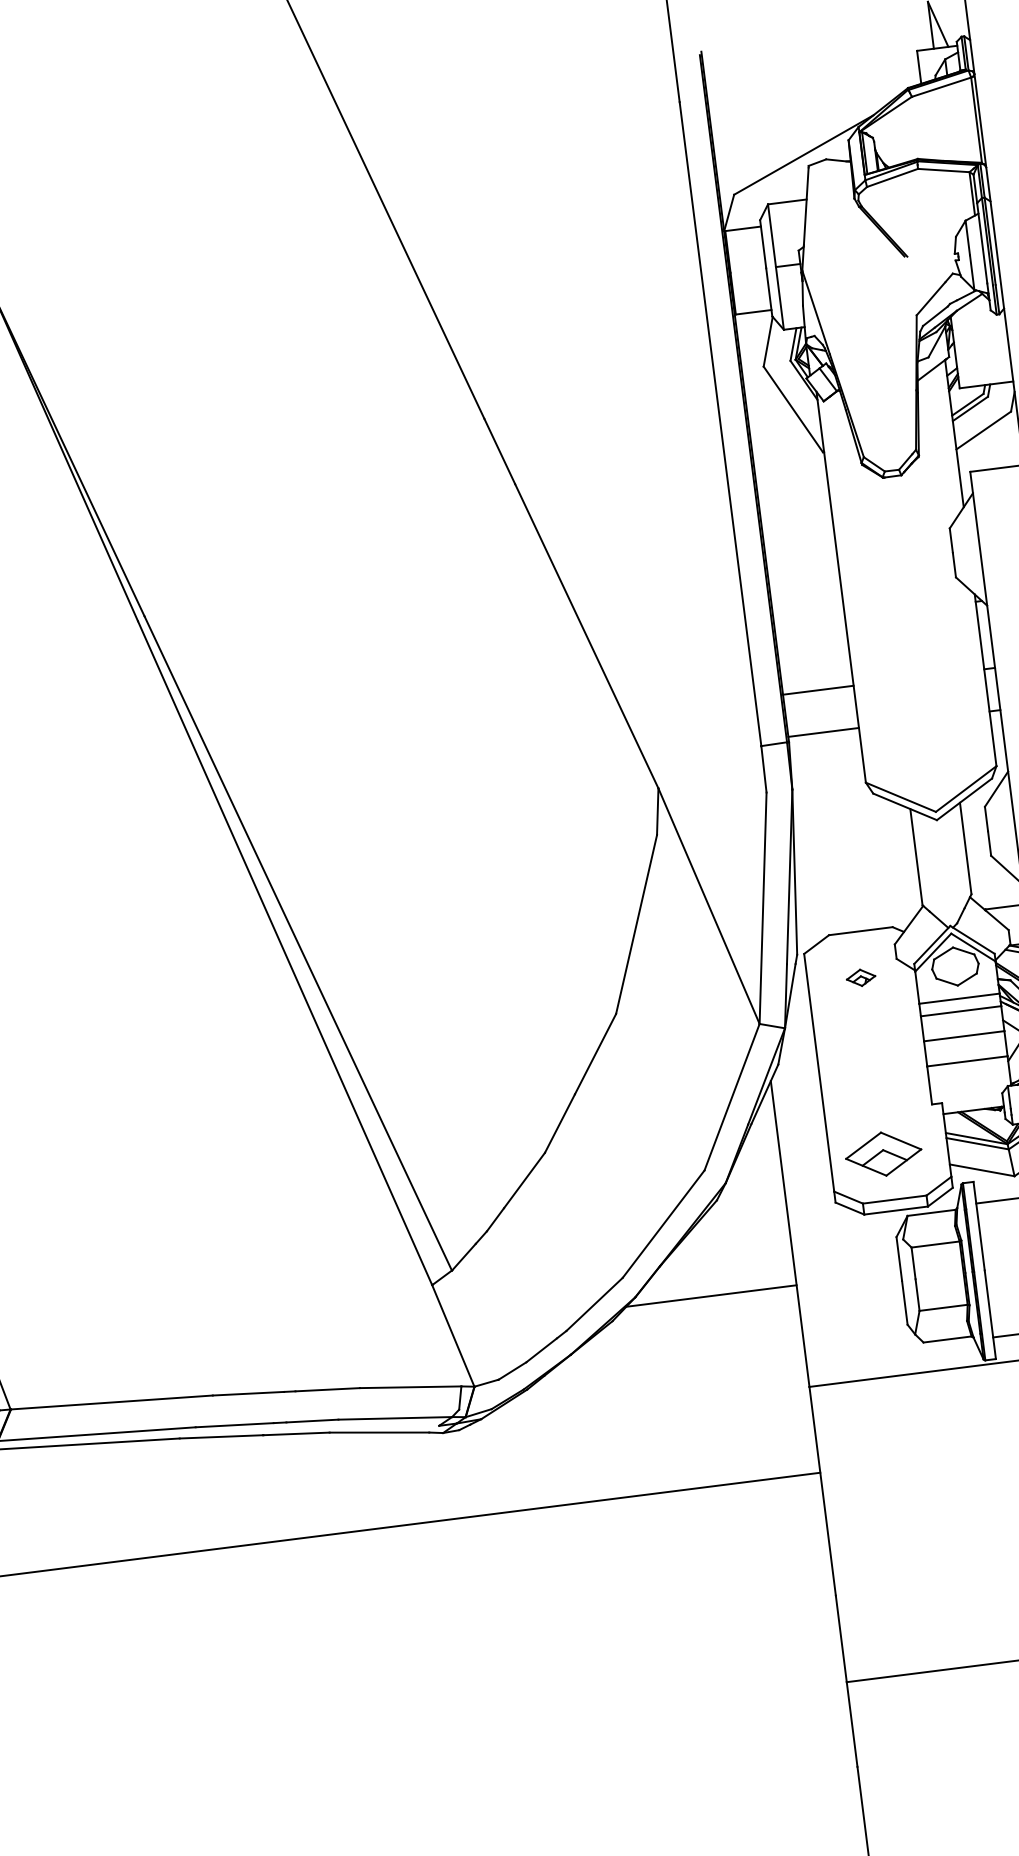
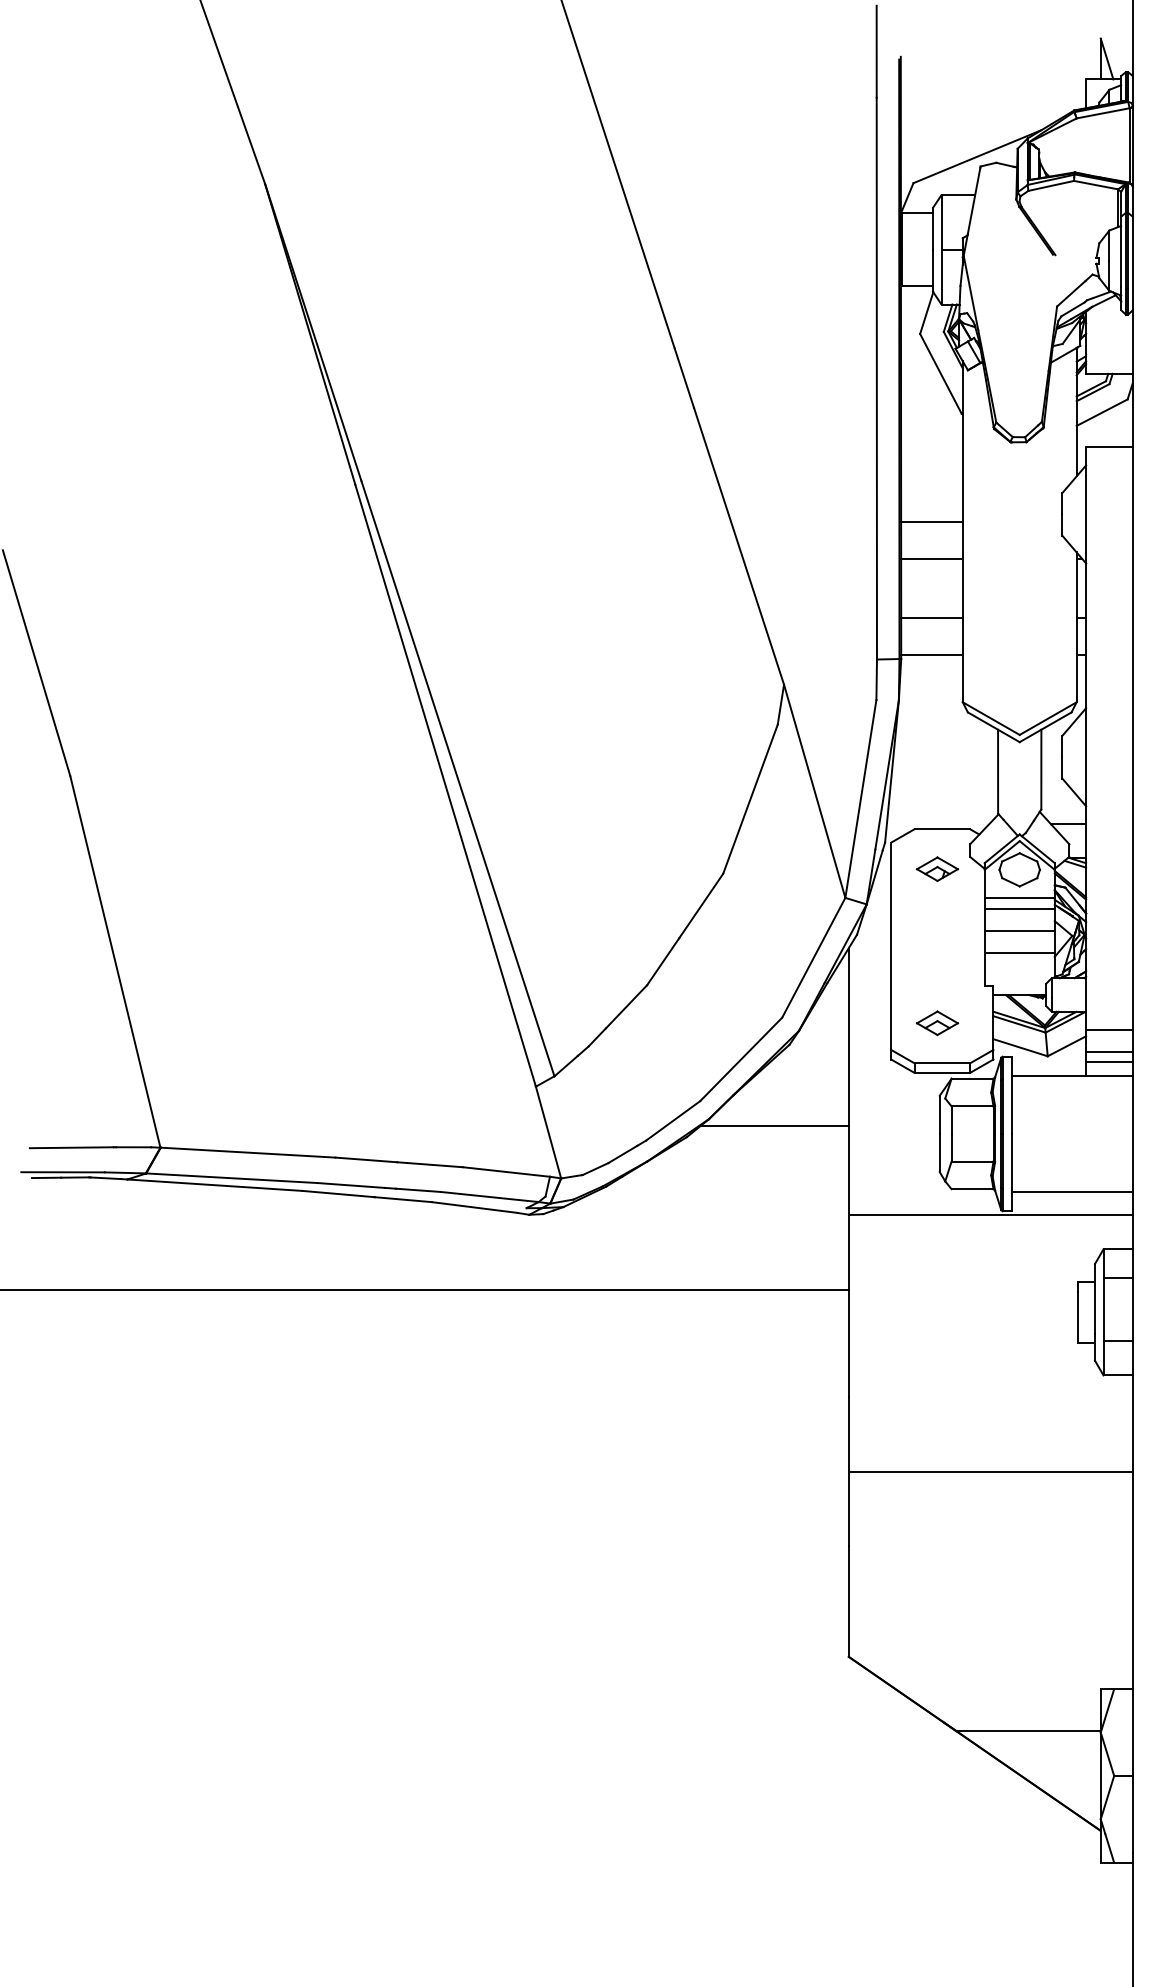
line: (803, 581) -> (931, 522), added
line: (809, 622) -> (931, 558), added
part: (861, 978) -> (937, 869), size x1.67
part: (882, 1154) -> (936, 1023), size x0.62

